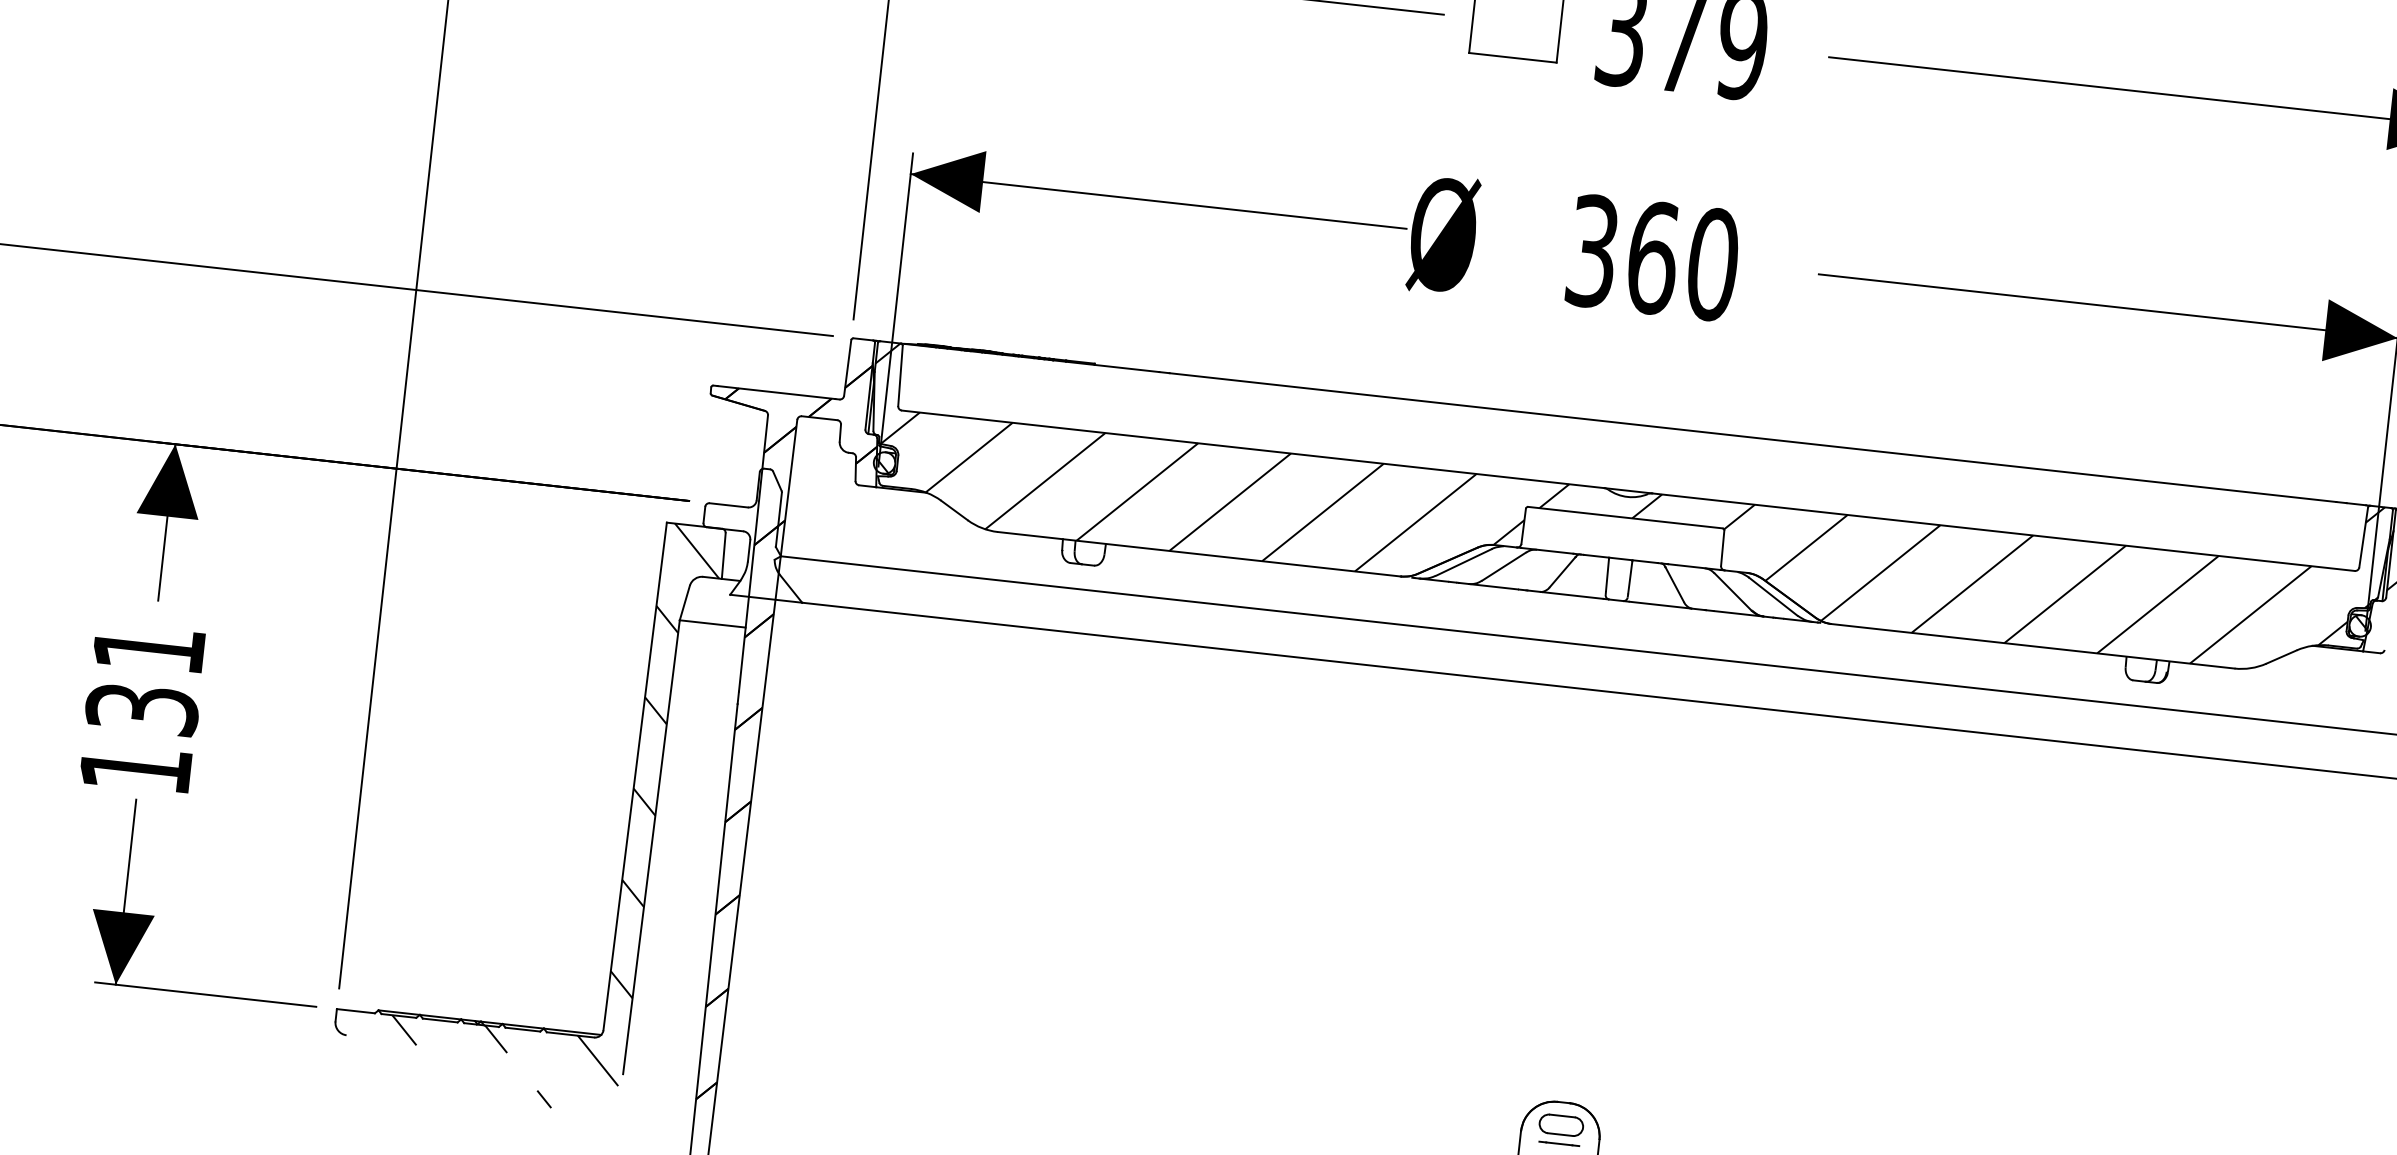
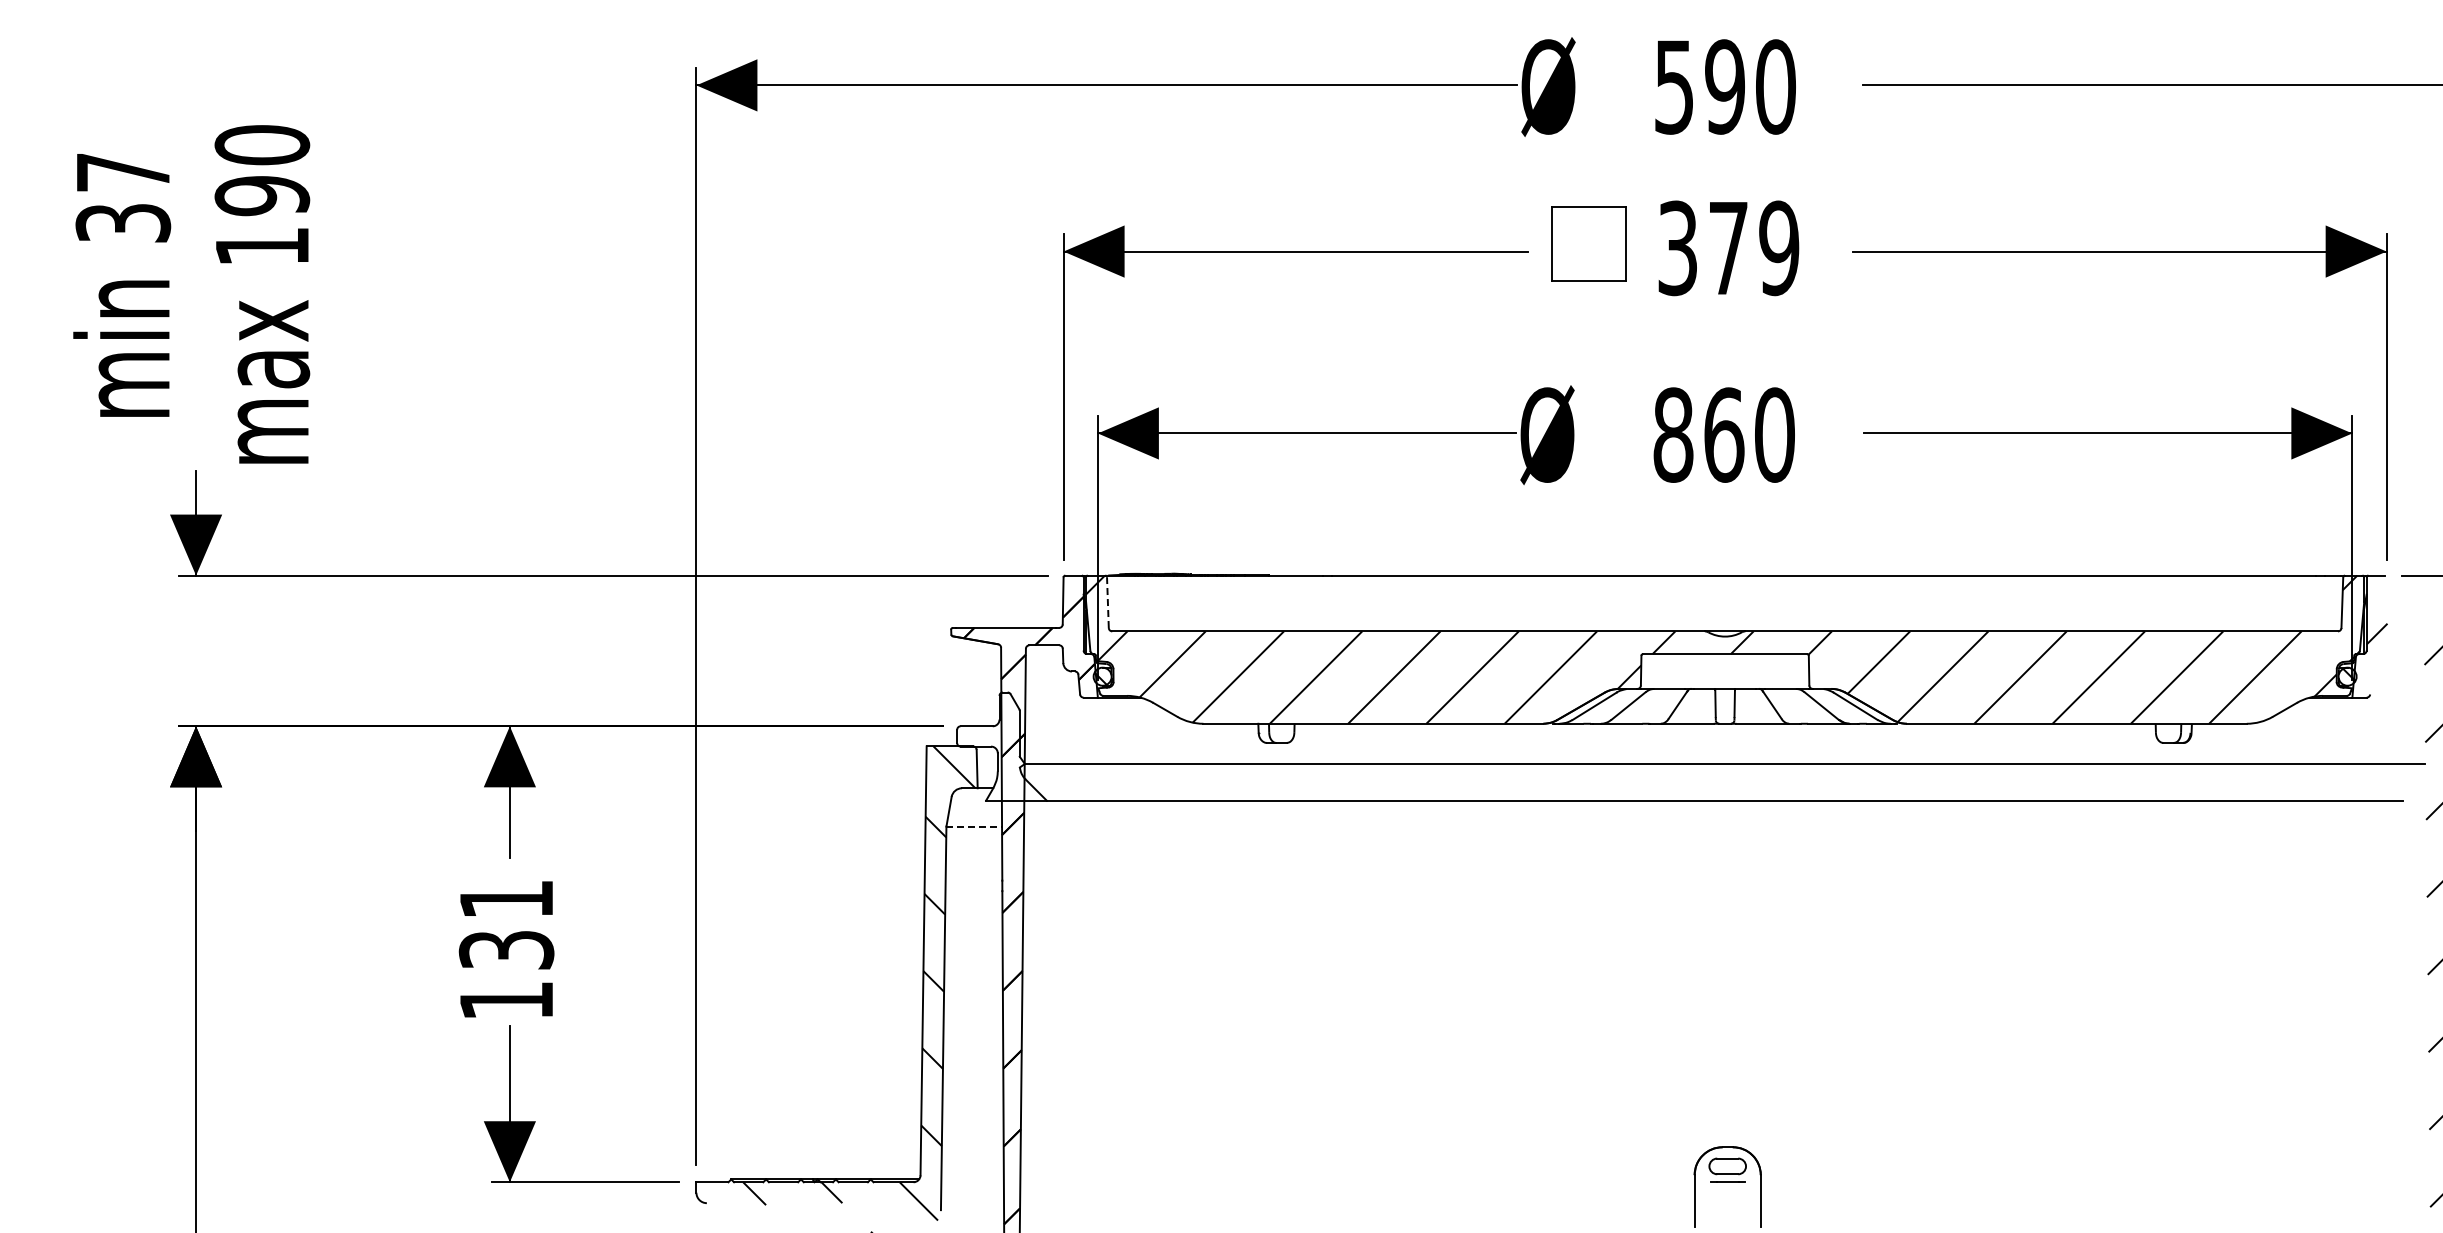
text: (1592, 250) -> (1673, 434), 360 -> 860
line: (900, 375) -> (1107, 602), solid -> dashed
line: (713, 623) -> (974, 826), solid -> dashed

